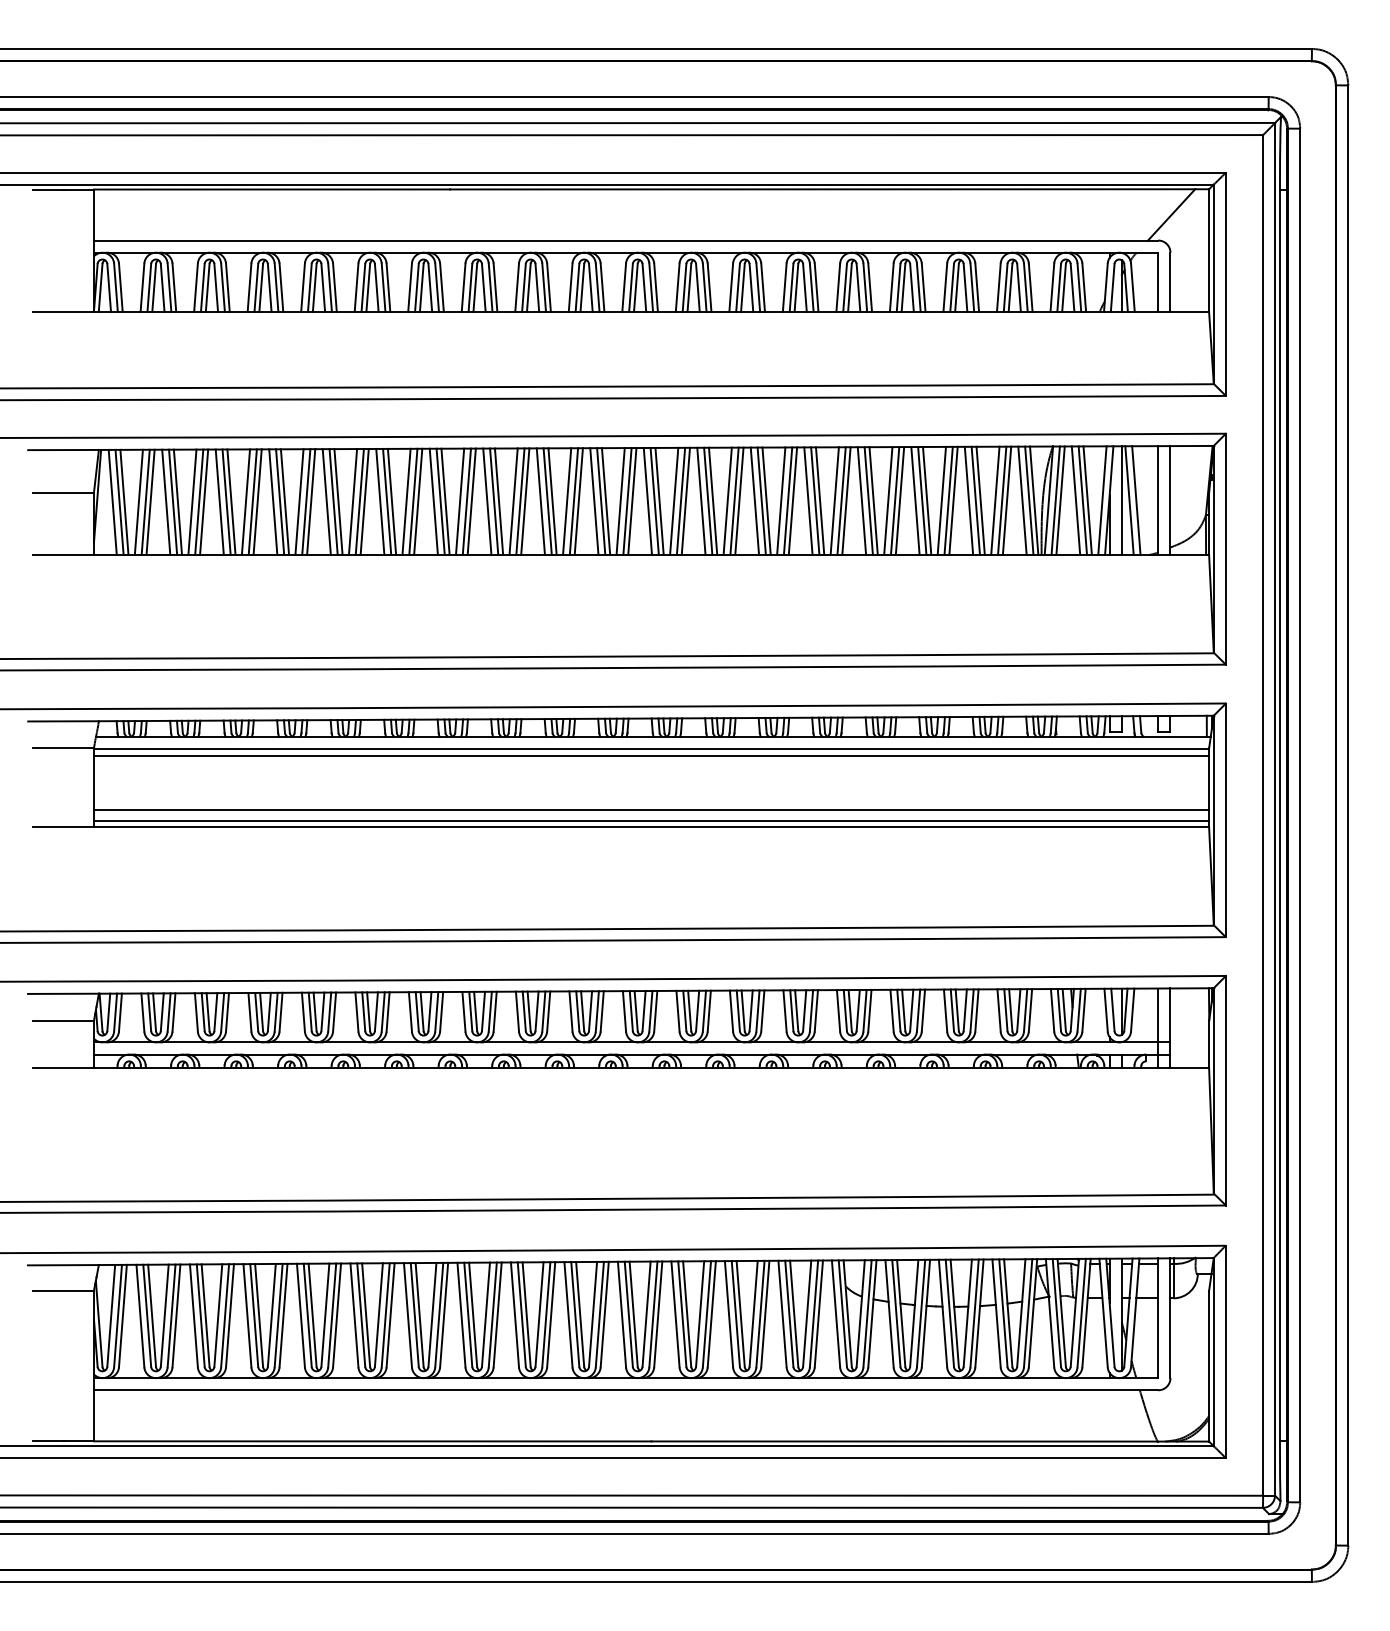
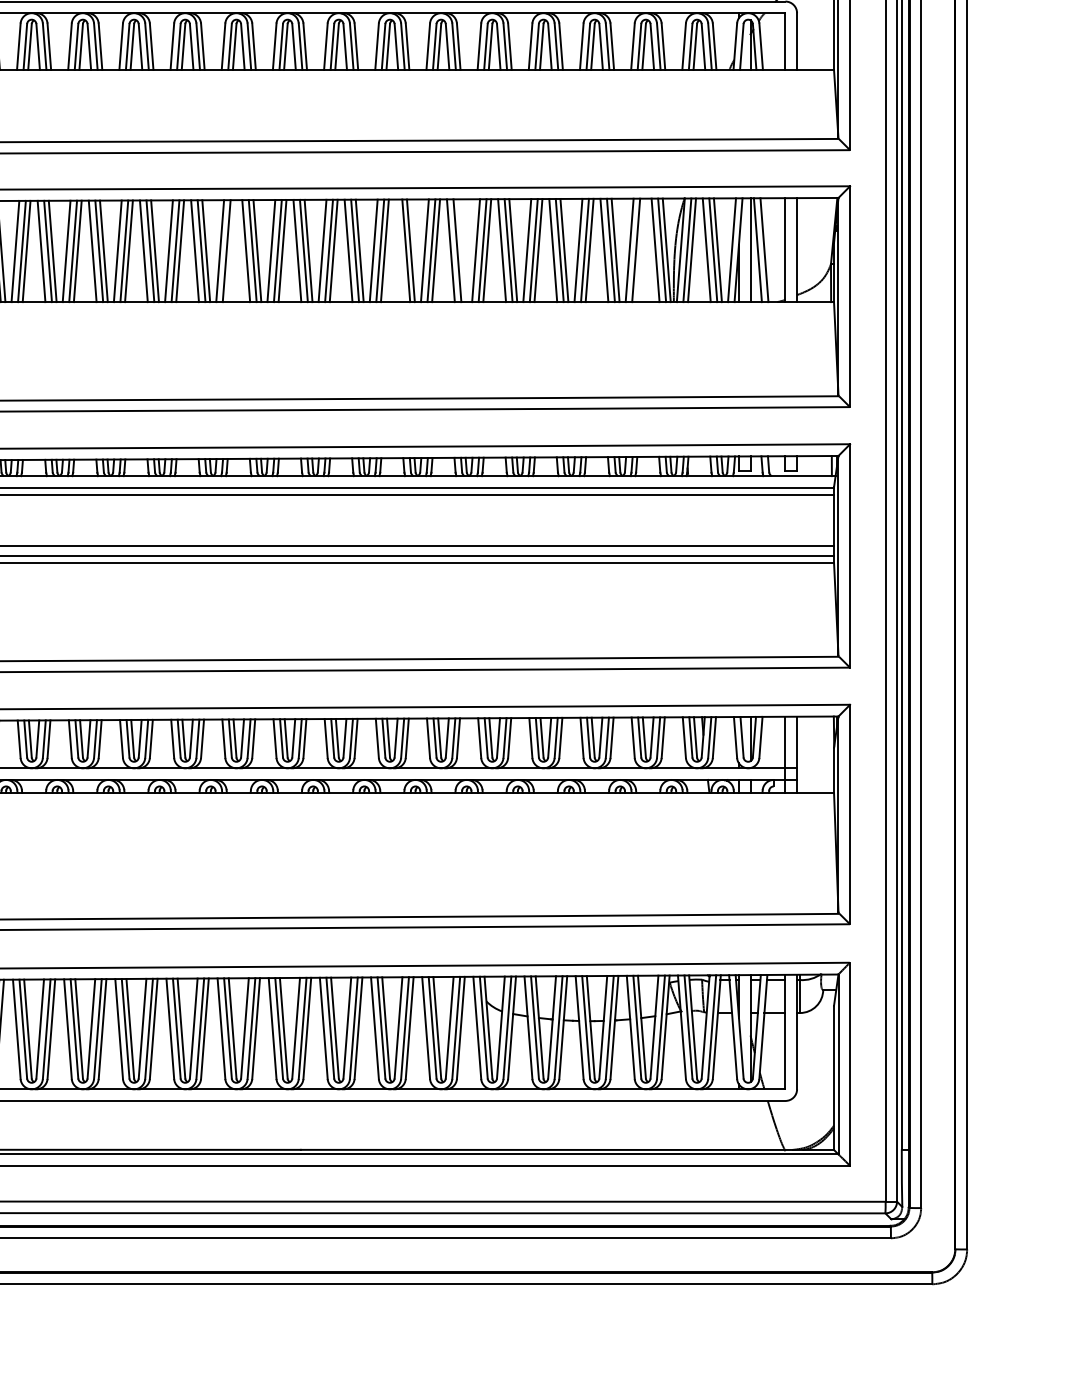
line: (754, 500) -> (399, 250), removed
line: (819, 500) -> (461, 250), removed
line: (1006, 500) -> (640, 250), removed
line: (578, 501) -> (231, 251), removed

